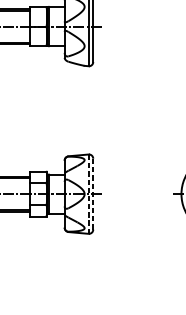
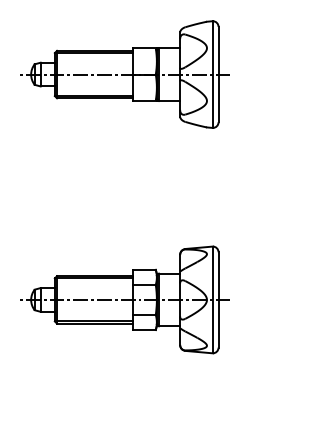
line: (88, 193) -> (212, 299), dashed -> solid
line: (93, 193) -> (218, 299), dashed -> solid

